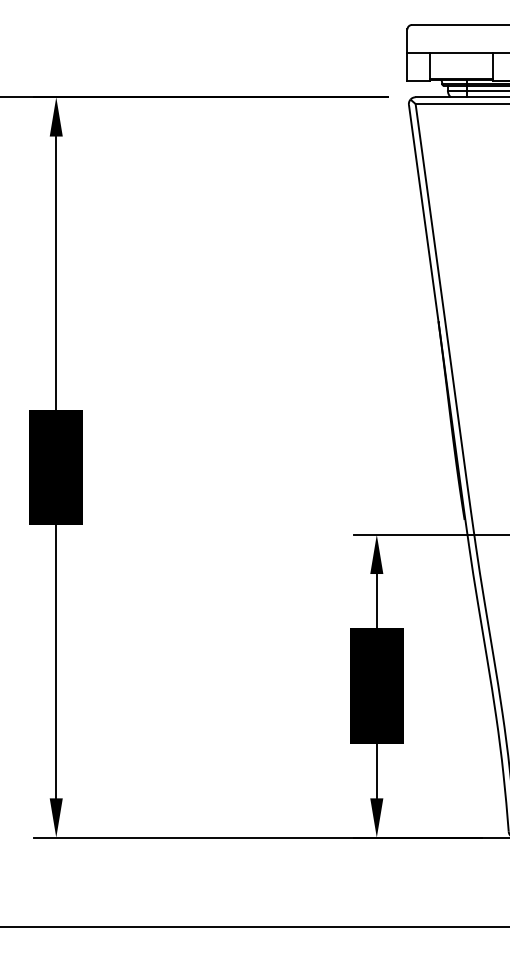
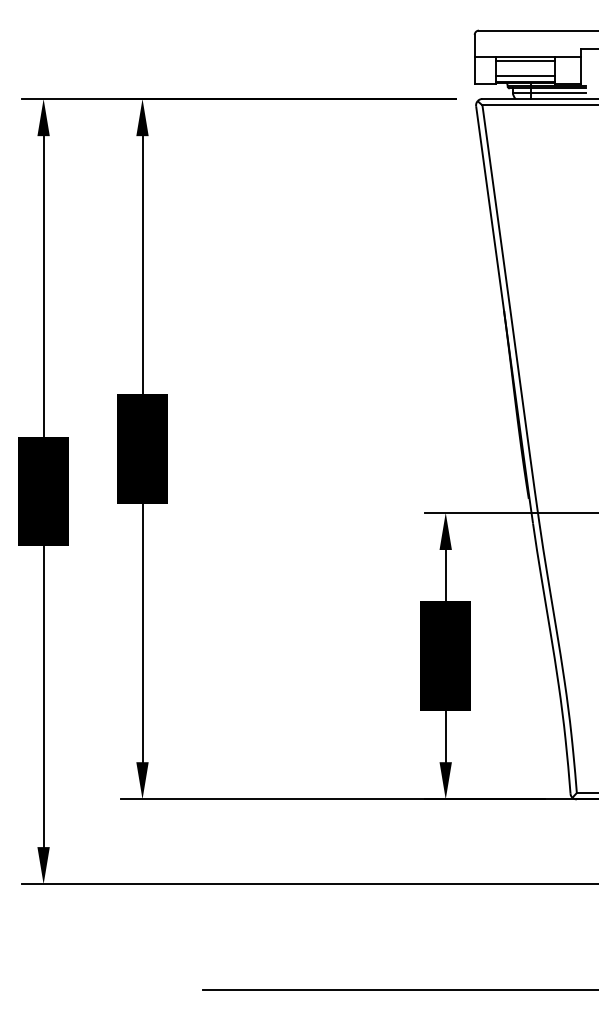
line: (461, 56) -> (525, 60), added
line: (461, 72) -> (525, 75), added

